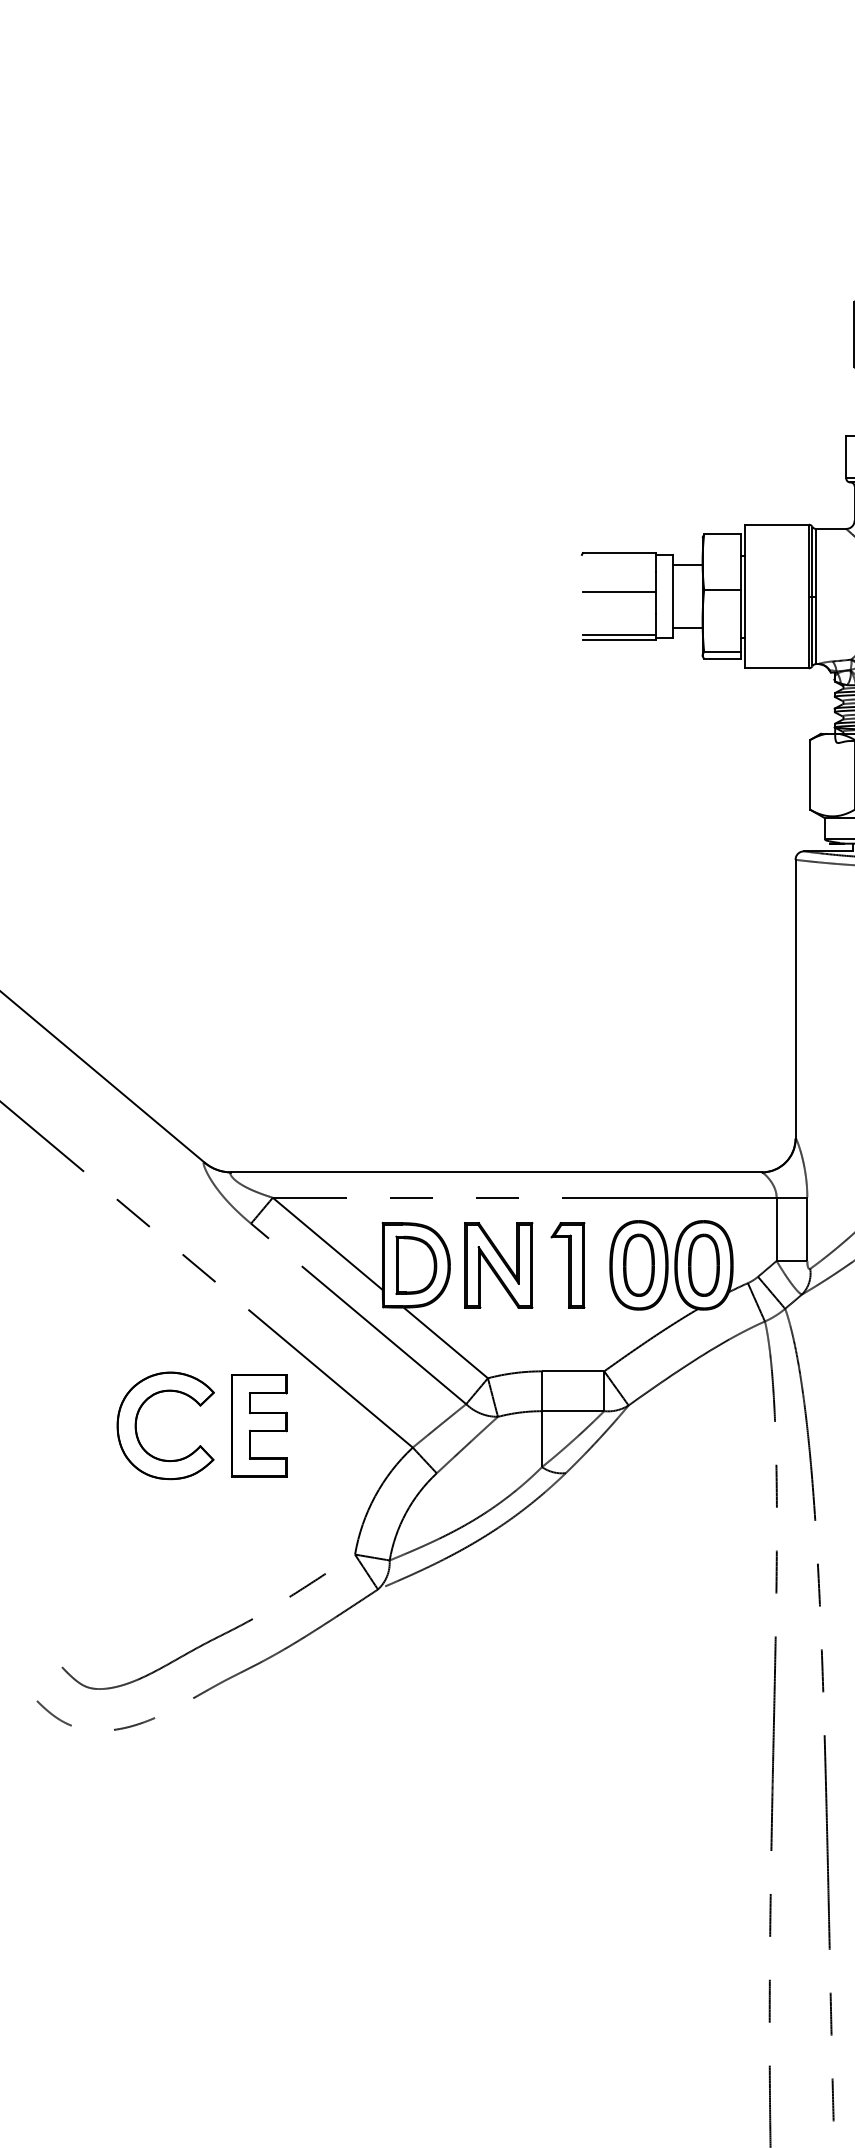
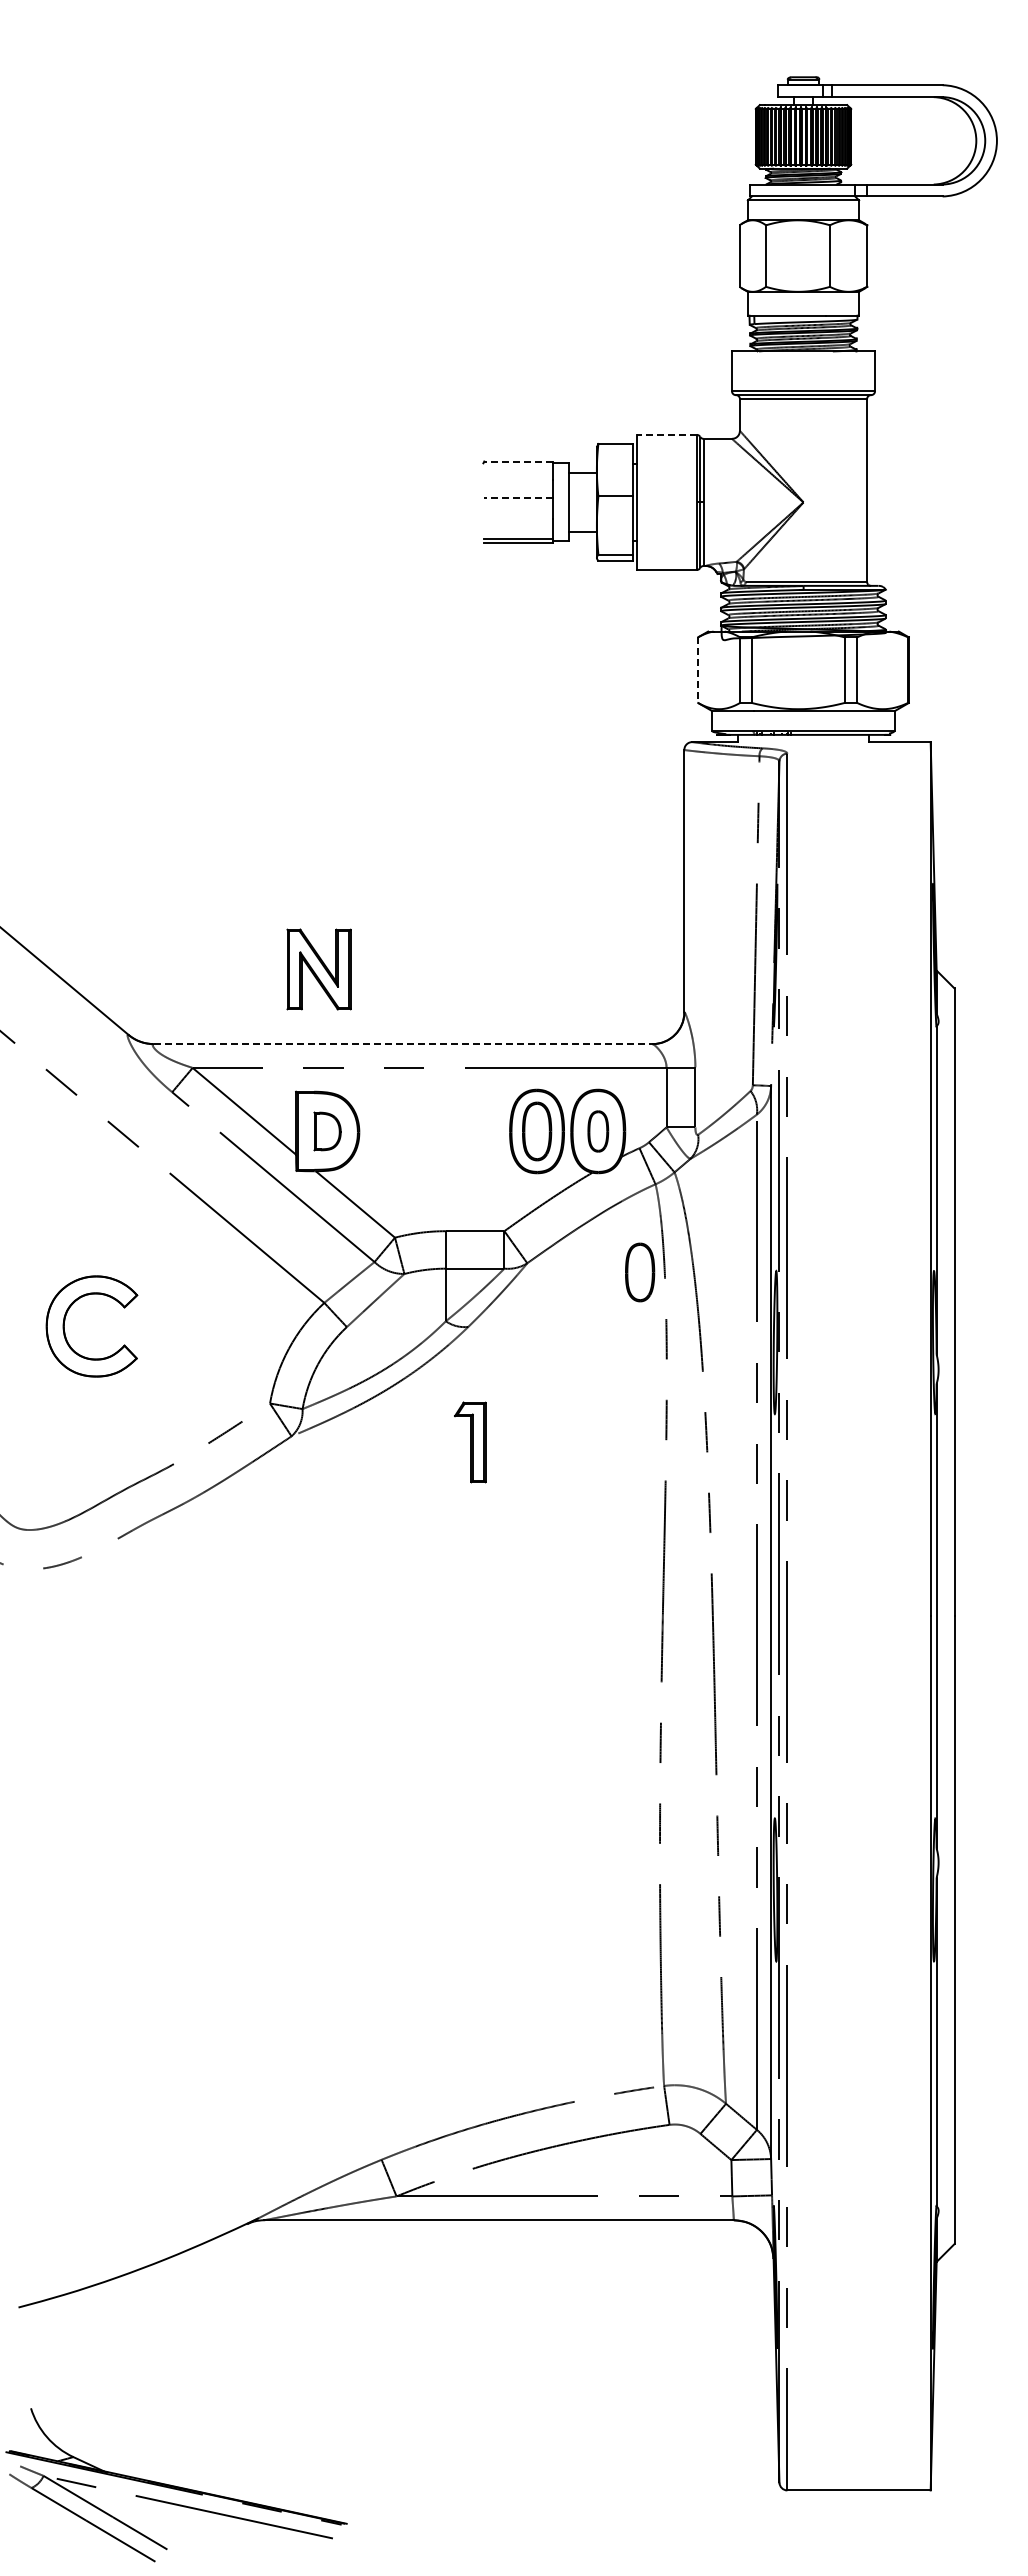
line: (776, 524) -> (666, 434), solid -> dashed
line: (619, 553) -> (518, 461), solid -> dashed
line: (619, 592) -> (518, 498), solid -> dashed
line: (810, 775) -> (698, 670), solid -> dashed
line: (496, 1172) -> (403, 1044), solid -> dashed
part: (416, 1265) -> (327, 1131), size x0.7
part: (498, 1265) -> (318, 969), moved
part: (568, 1265) -> (470, 1442), moved
part: (704, 1265) -> (598, 1131), size x0.7
part: (748, 1415) -> (640, 1272), added
part: (137, 1419) -> (65, 1320), moved
part: (258, 1425) -> (179, 1282), removed

